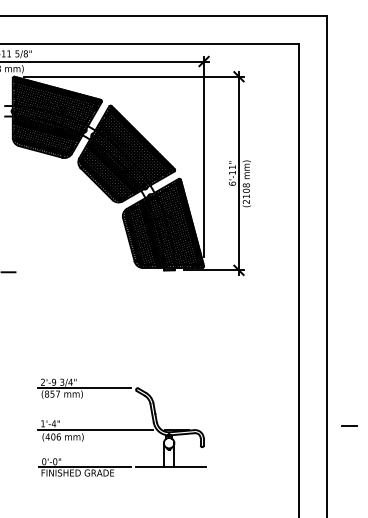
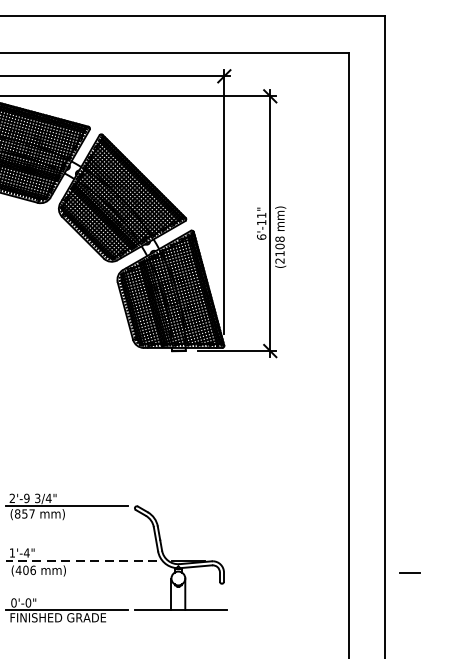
line: (349, 425) -> (410, 572), moved
line: (95, 429) -> (81, 560), solid -> dashed

